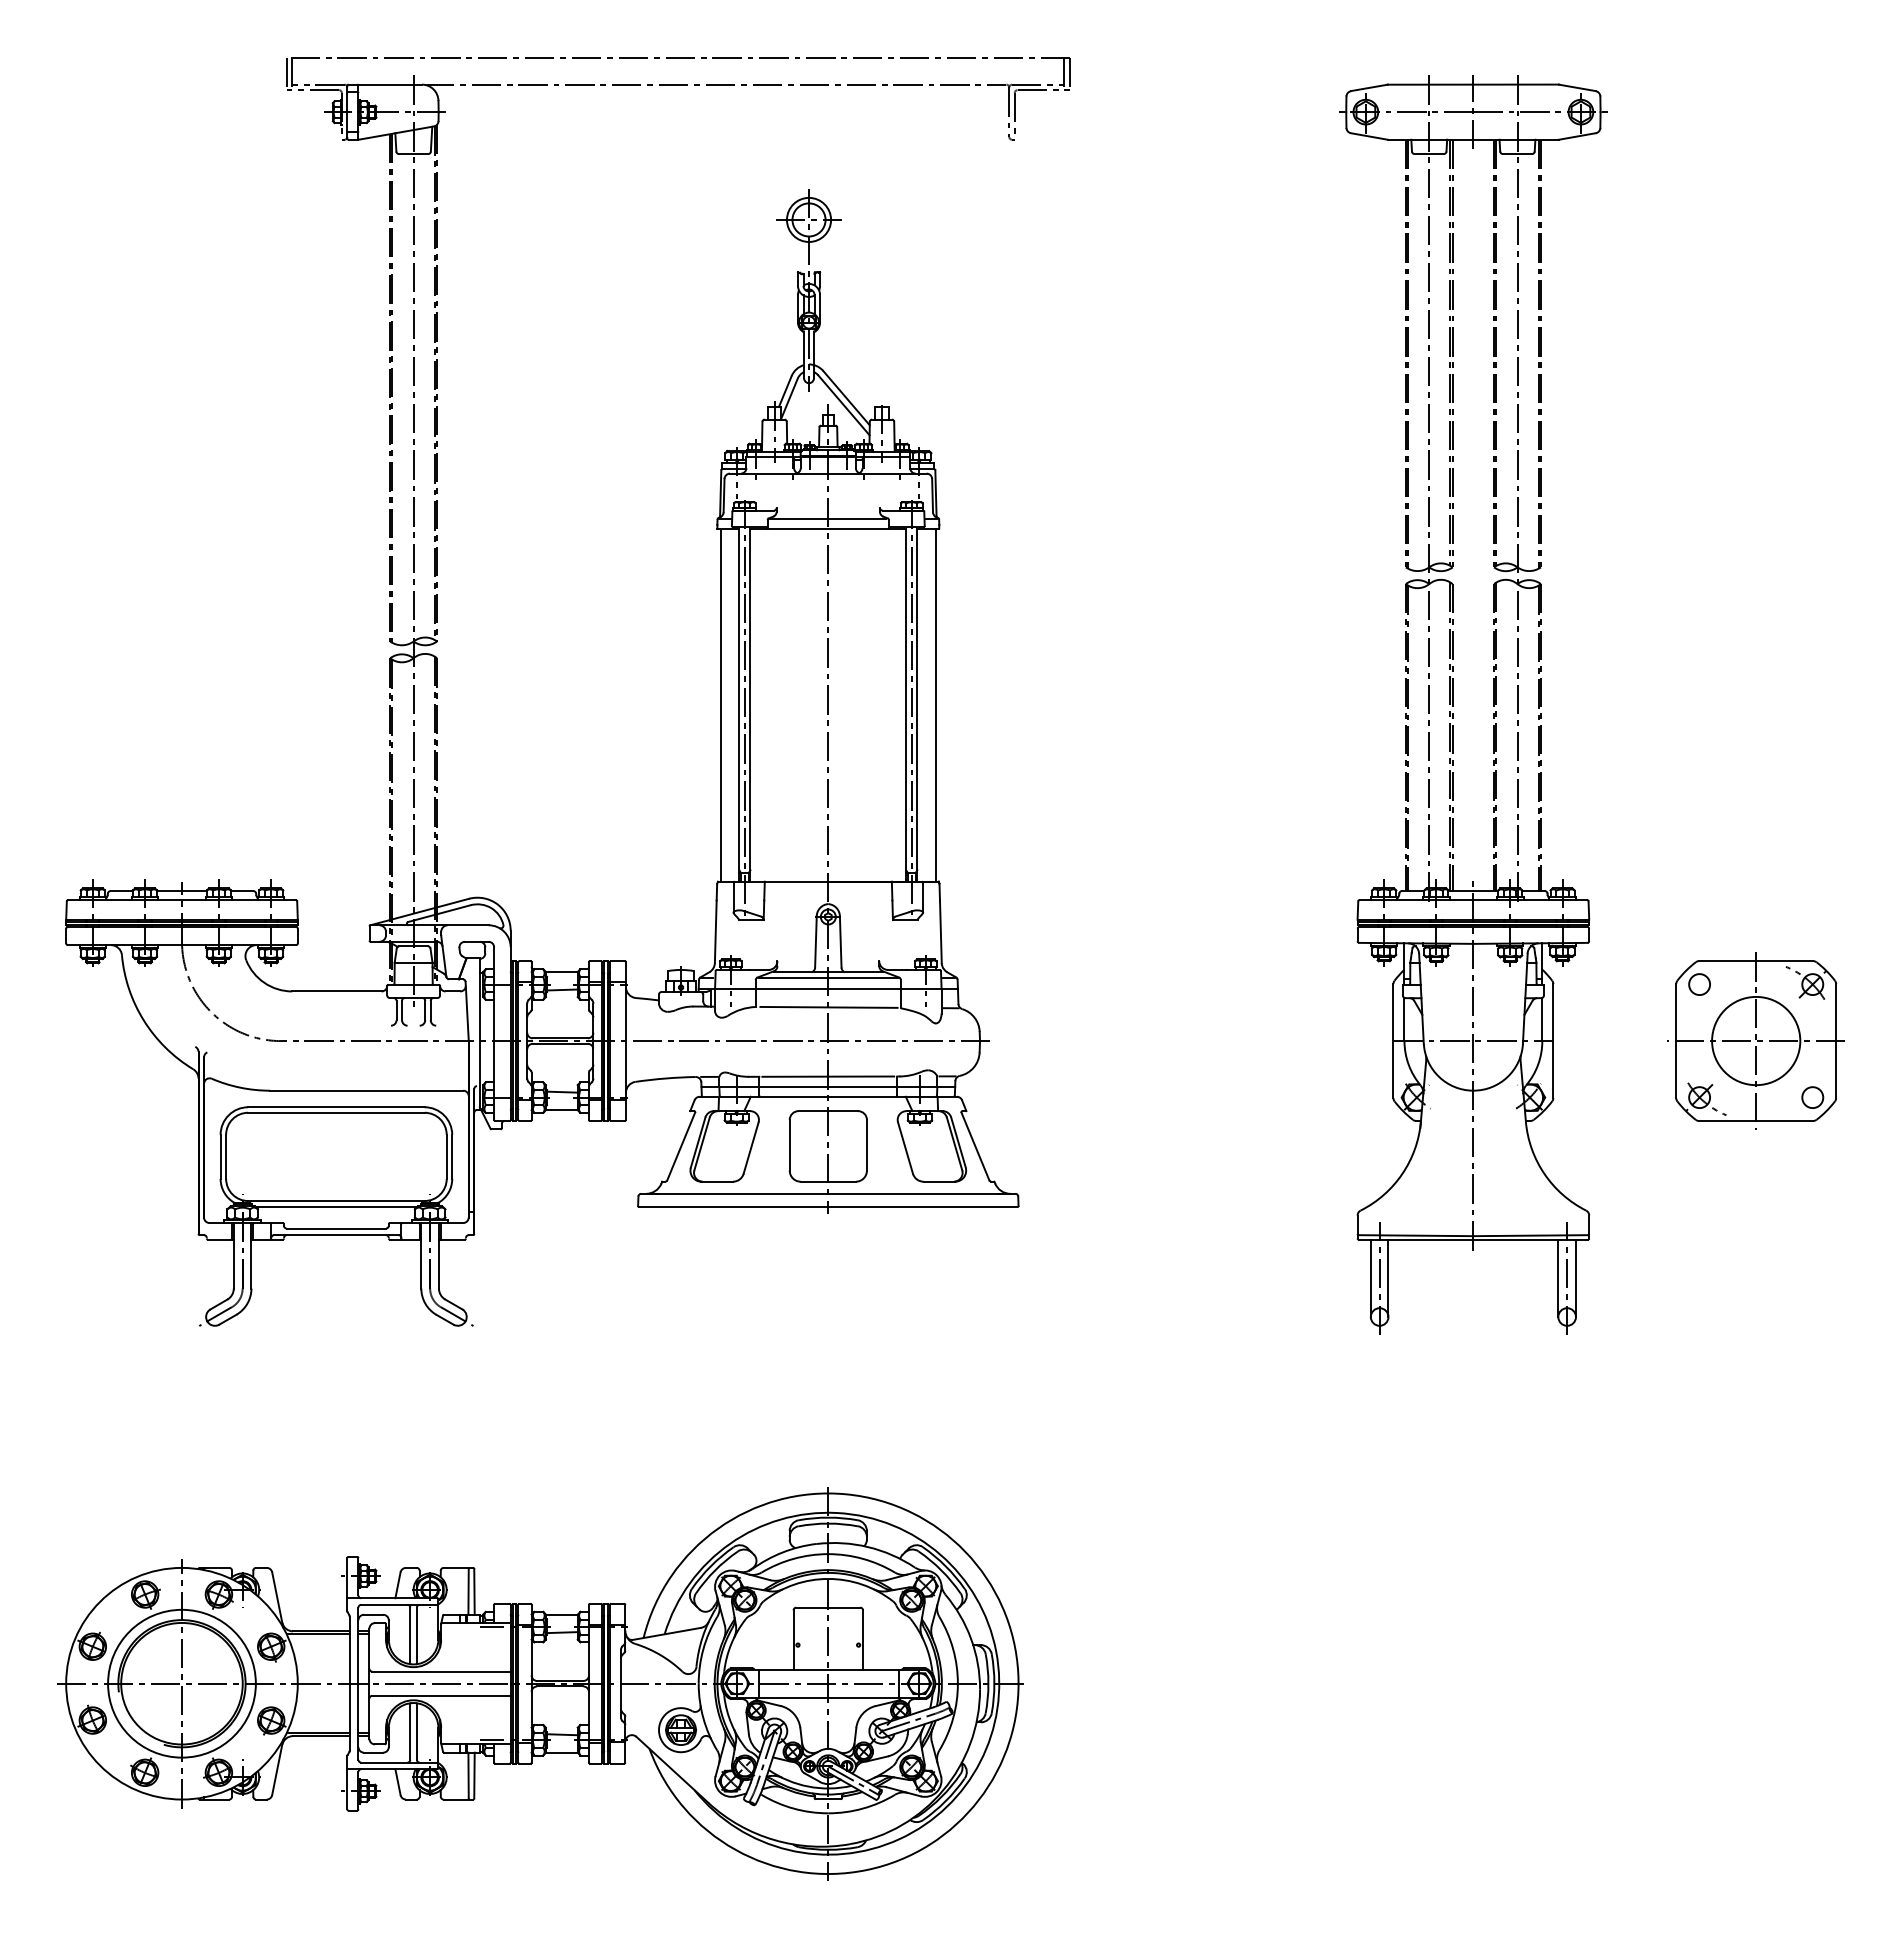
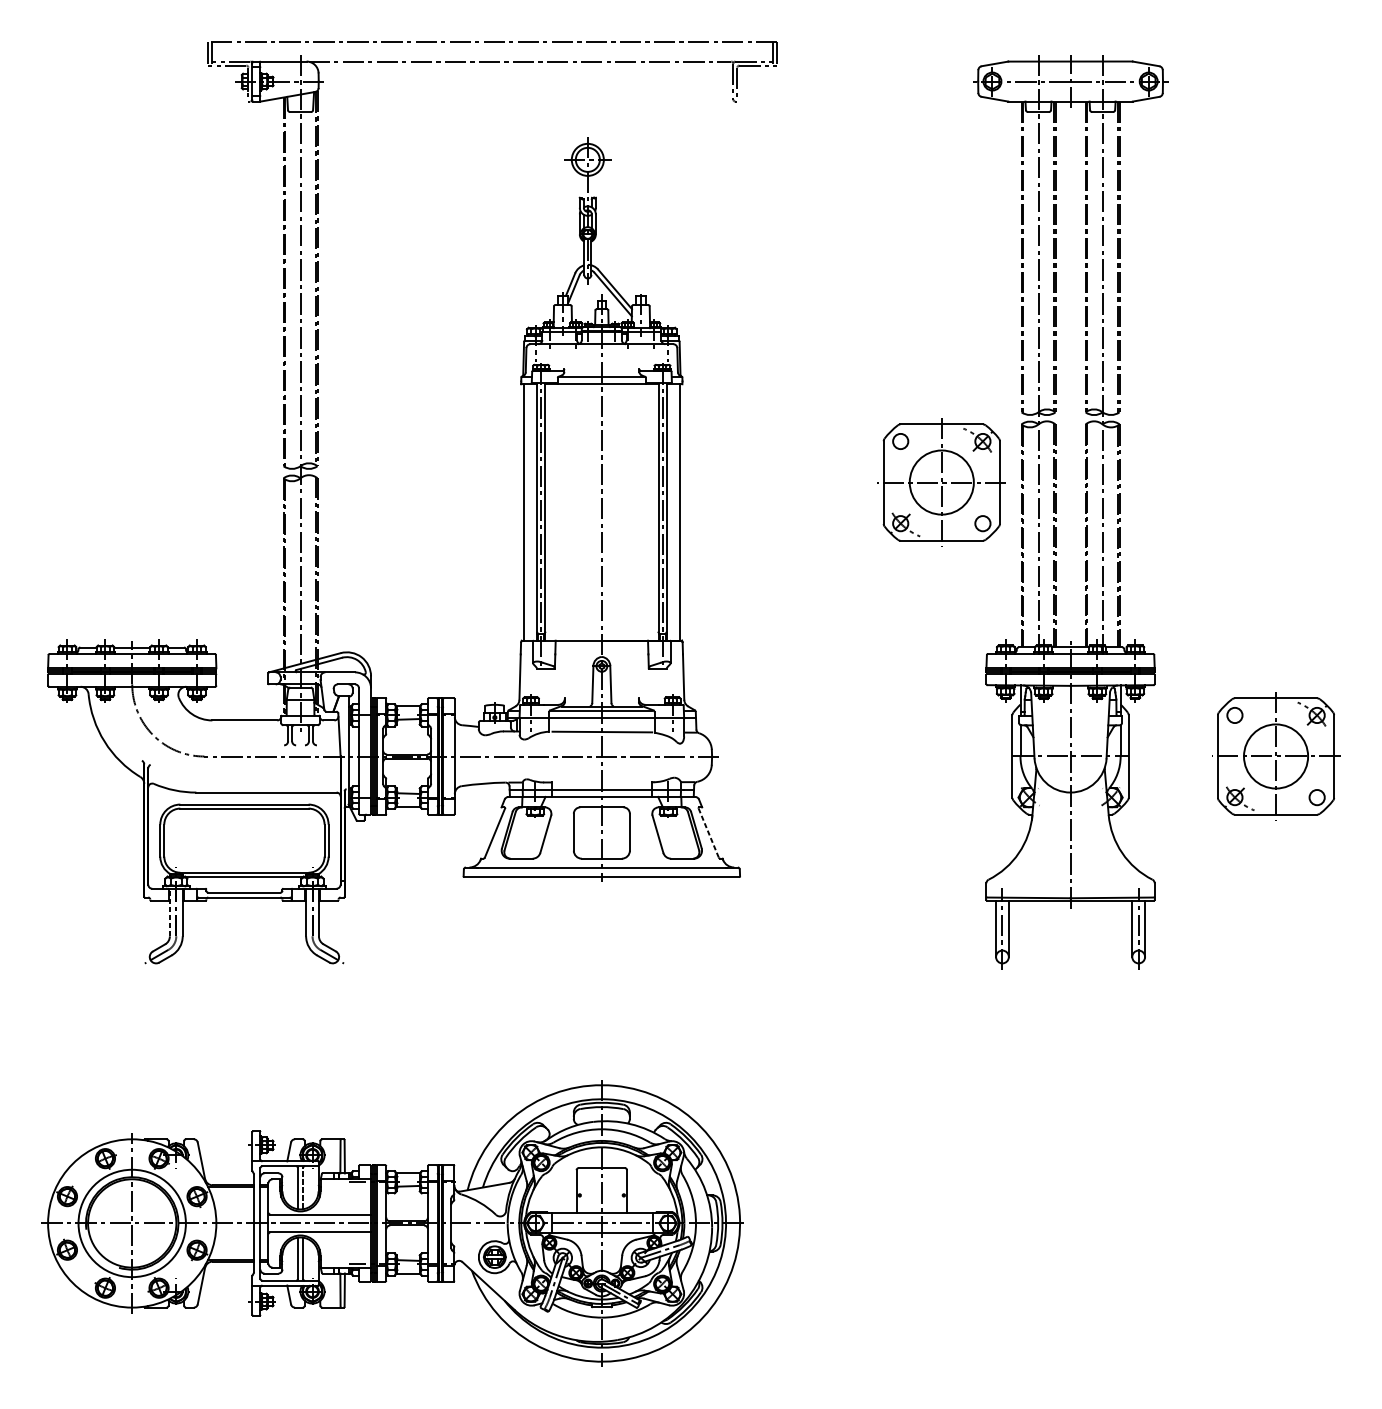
part: (1295, 663) -> (941, 482), added
line: (828, 1076) -> (601, 782), removed
line: (975, 1146) -> (708, 833), solid -> dashed
line: (233, 1255) -> (169, 912), solid -> dashed
line: (416, 1635) -> (302, 1188), solid -> dashed

